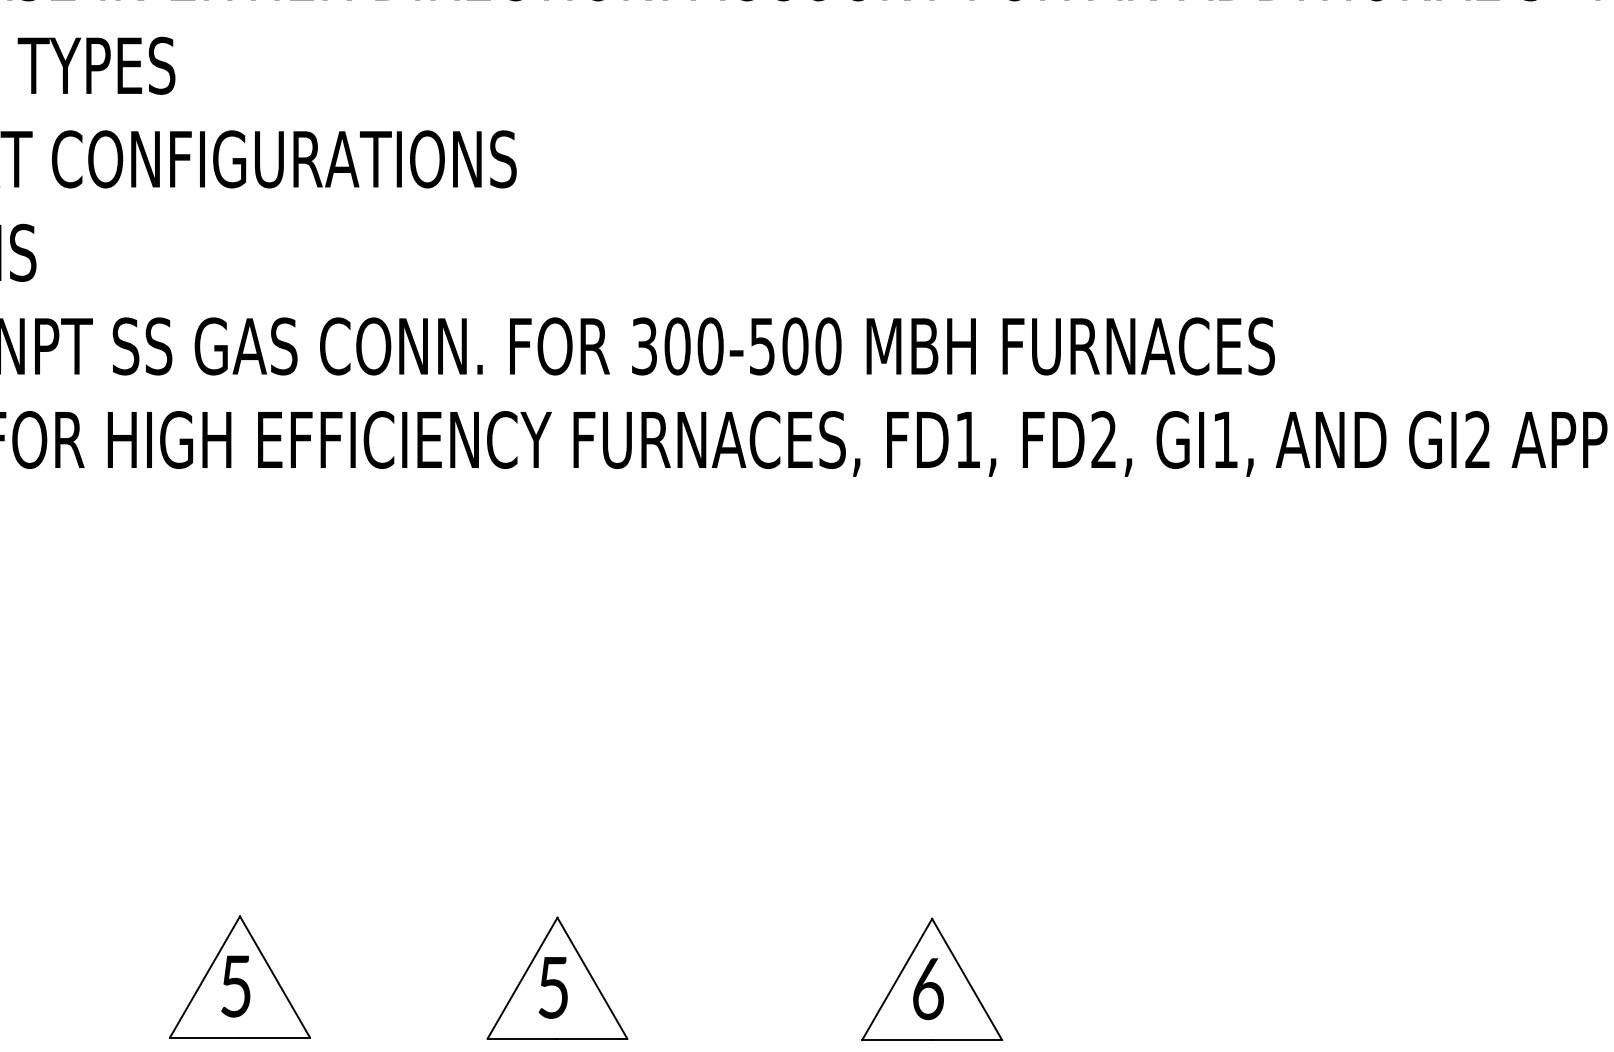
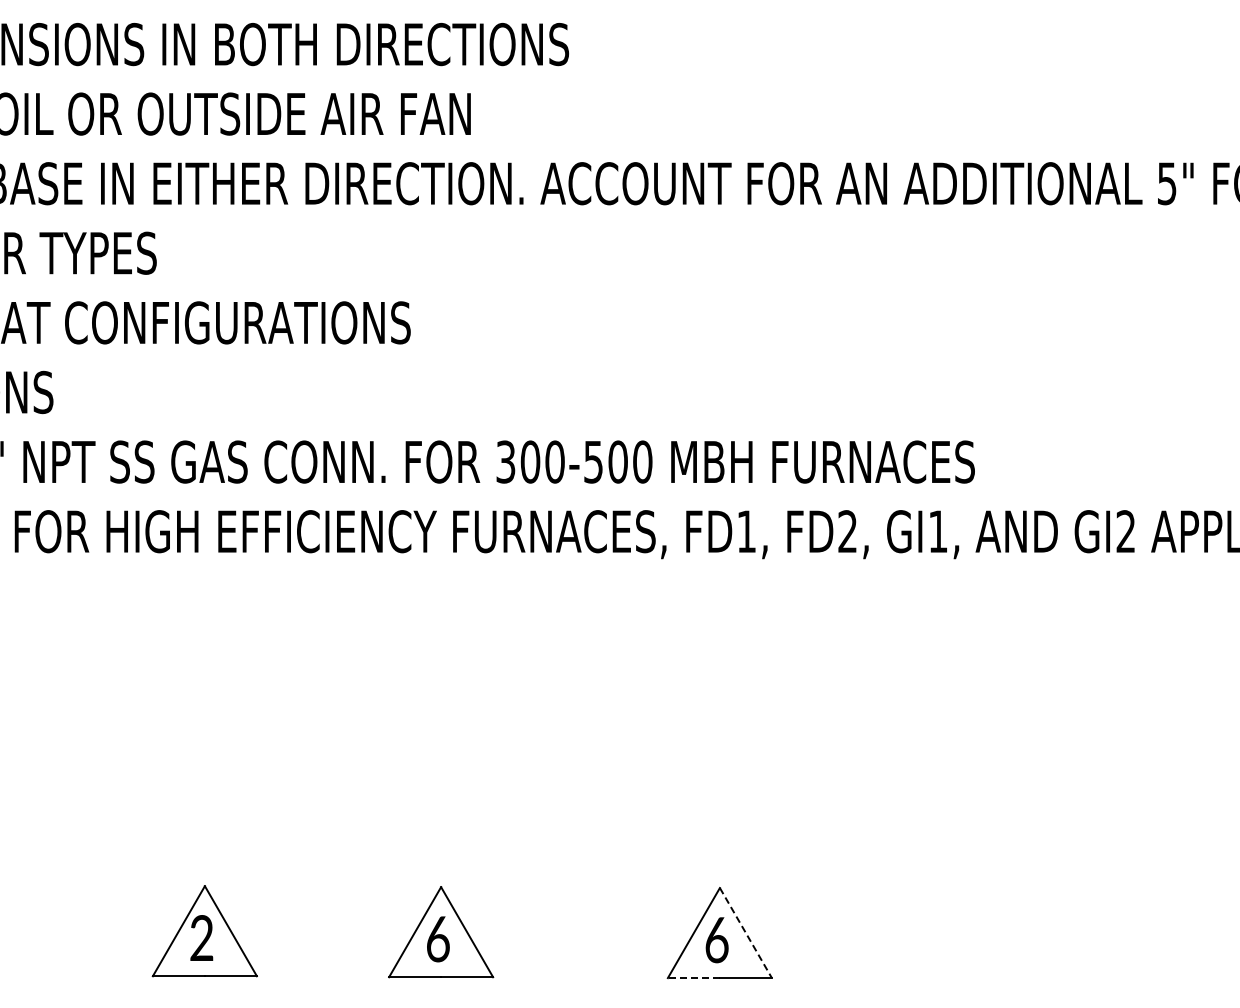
line: (967, 980) -> (746, 933), solid -> dashed
text: (235, 986) -> (201, 938), 5 -> 2
text: (553, 988) -> (438, 939), 5 -> 6
line: (896, 1040) -> (693, 978), solid -> dashed

